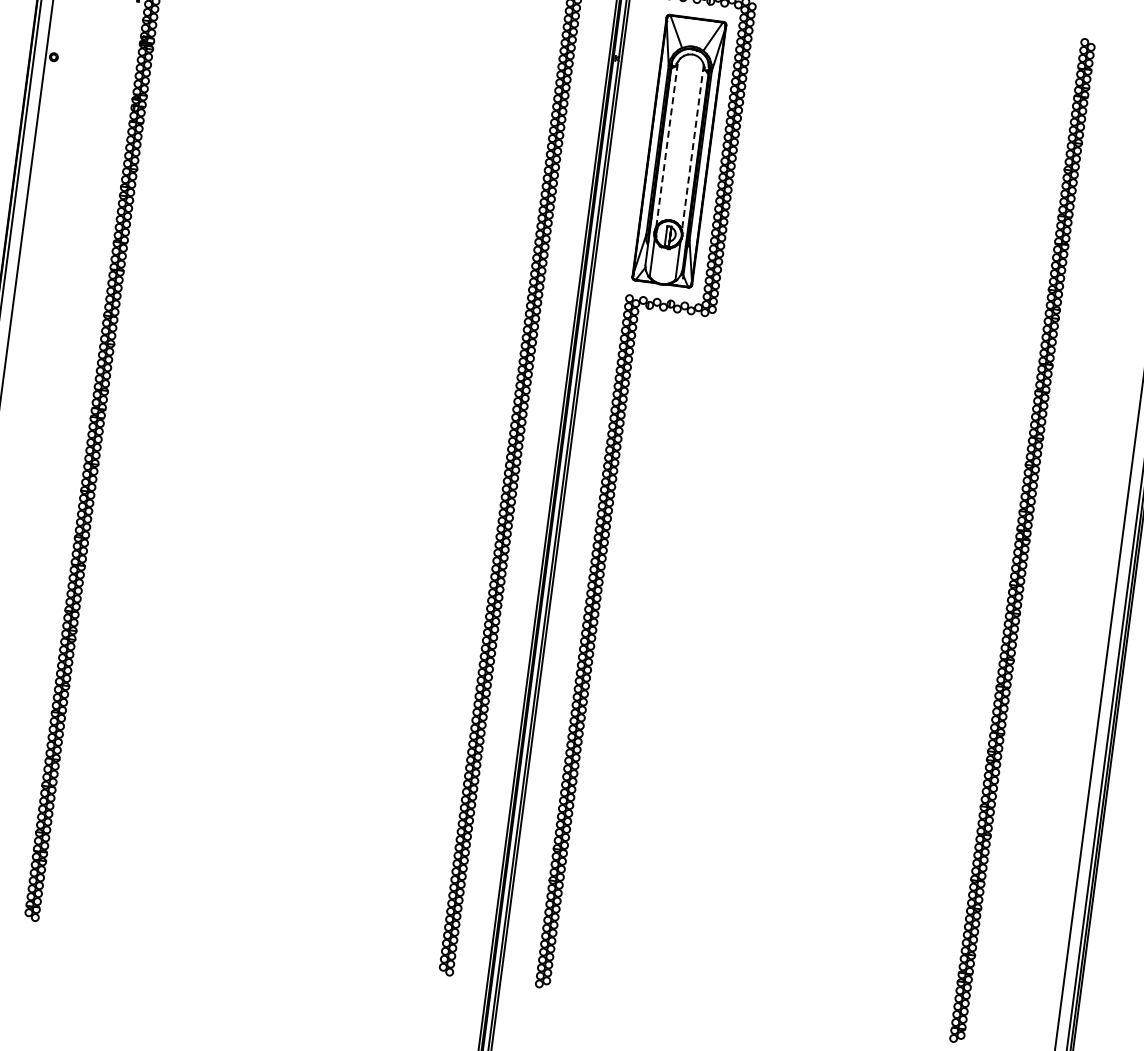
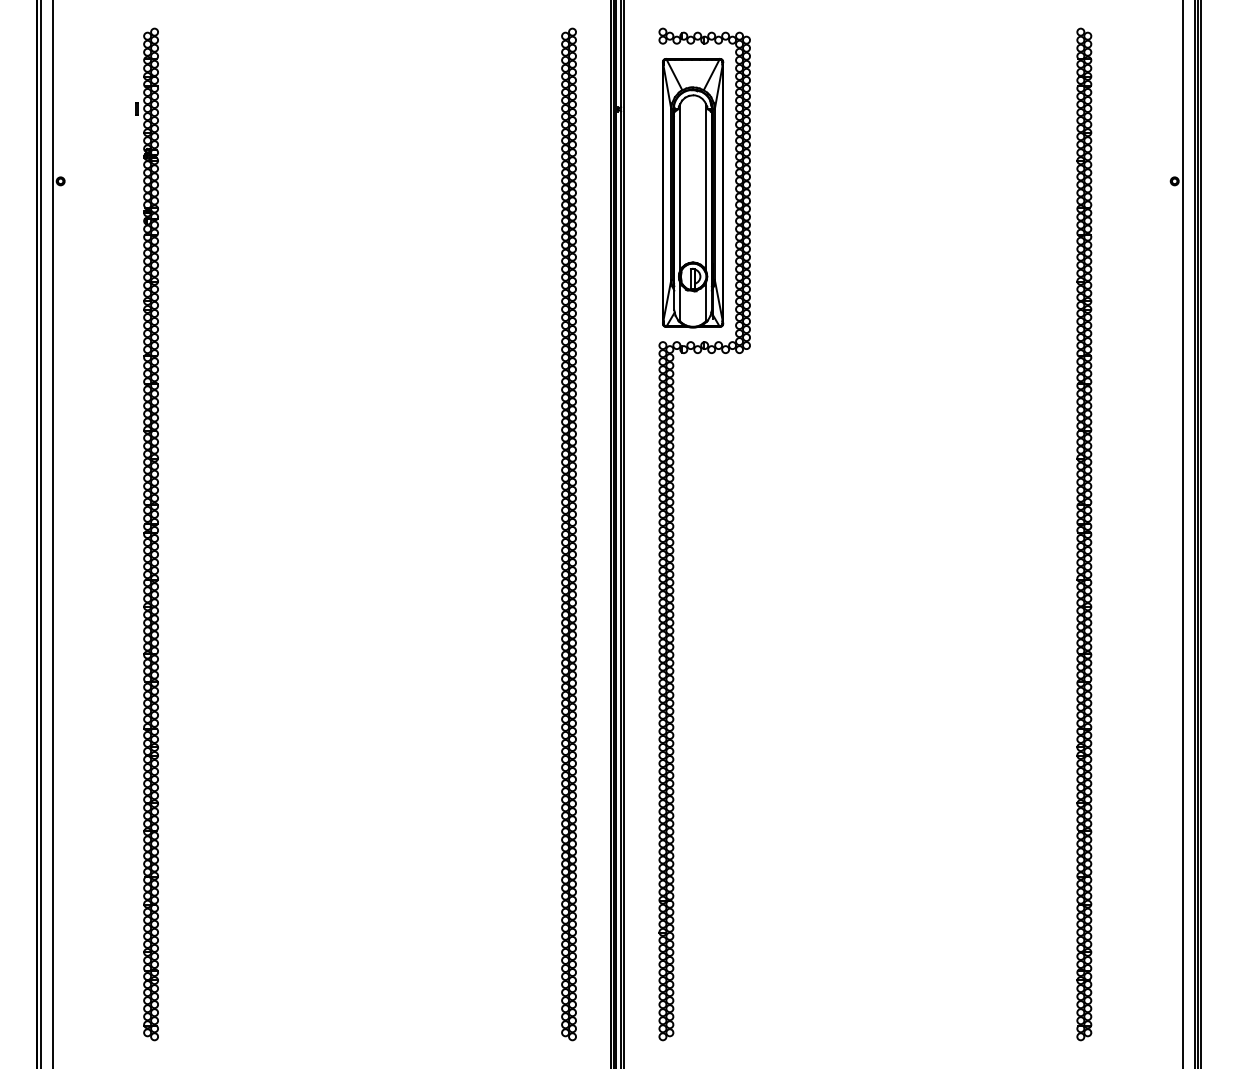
line: (667, 144) -> (680, 187), dashed -> solid
line: (693, 148) -> (706, 188), dashed -> solid

